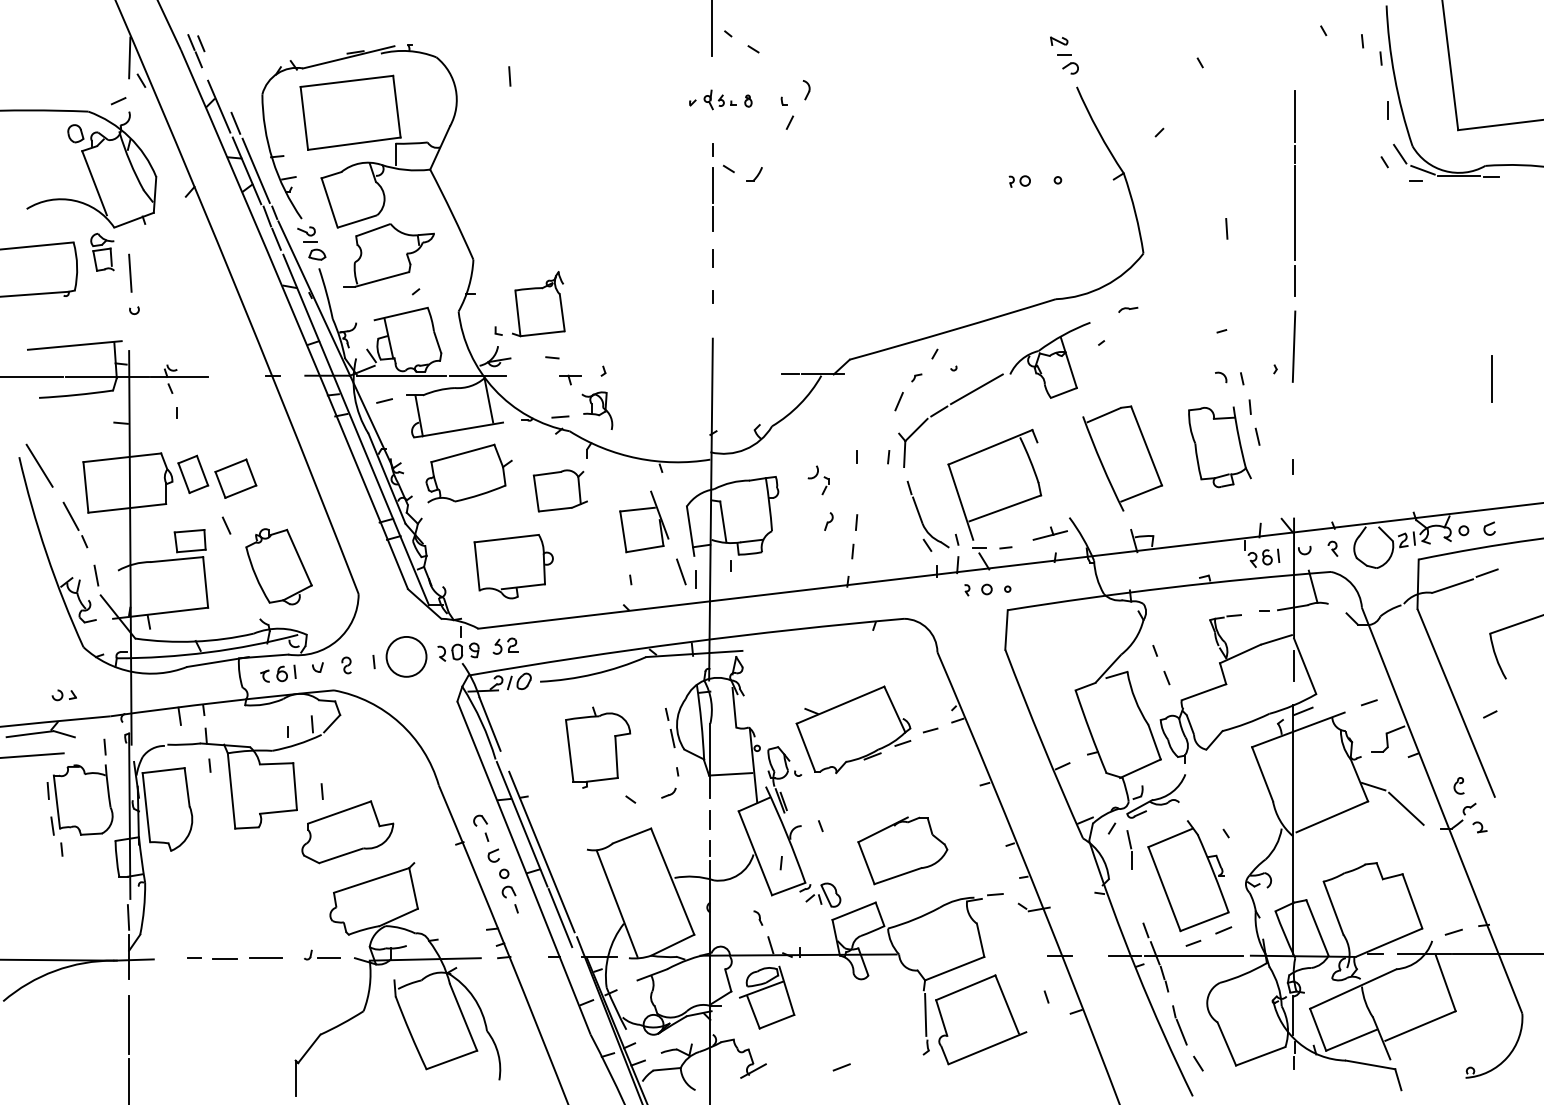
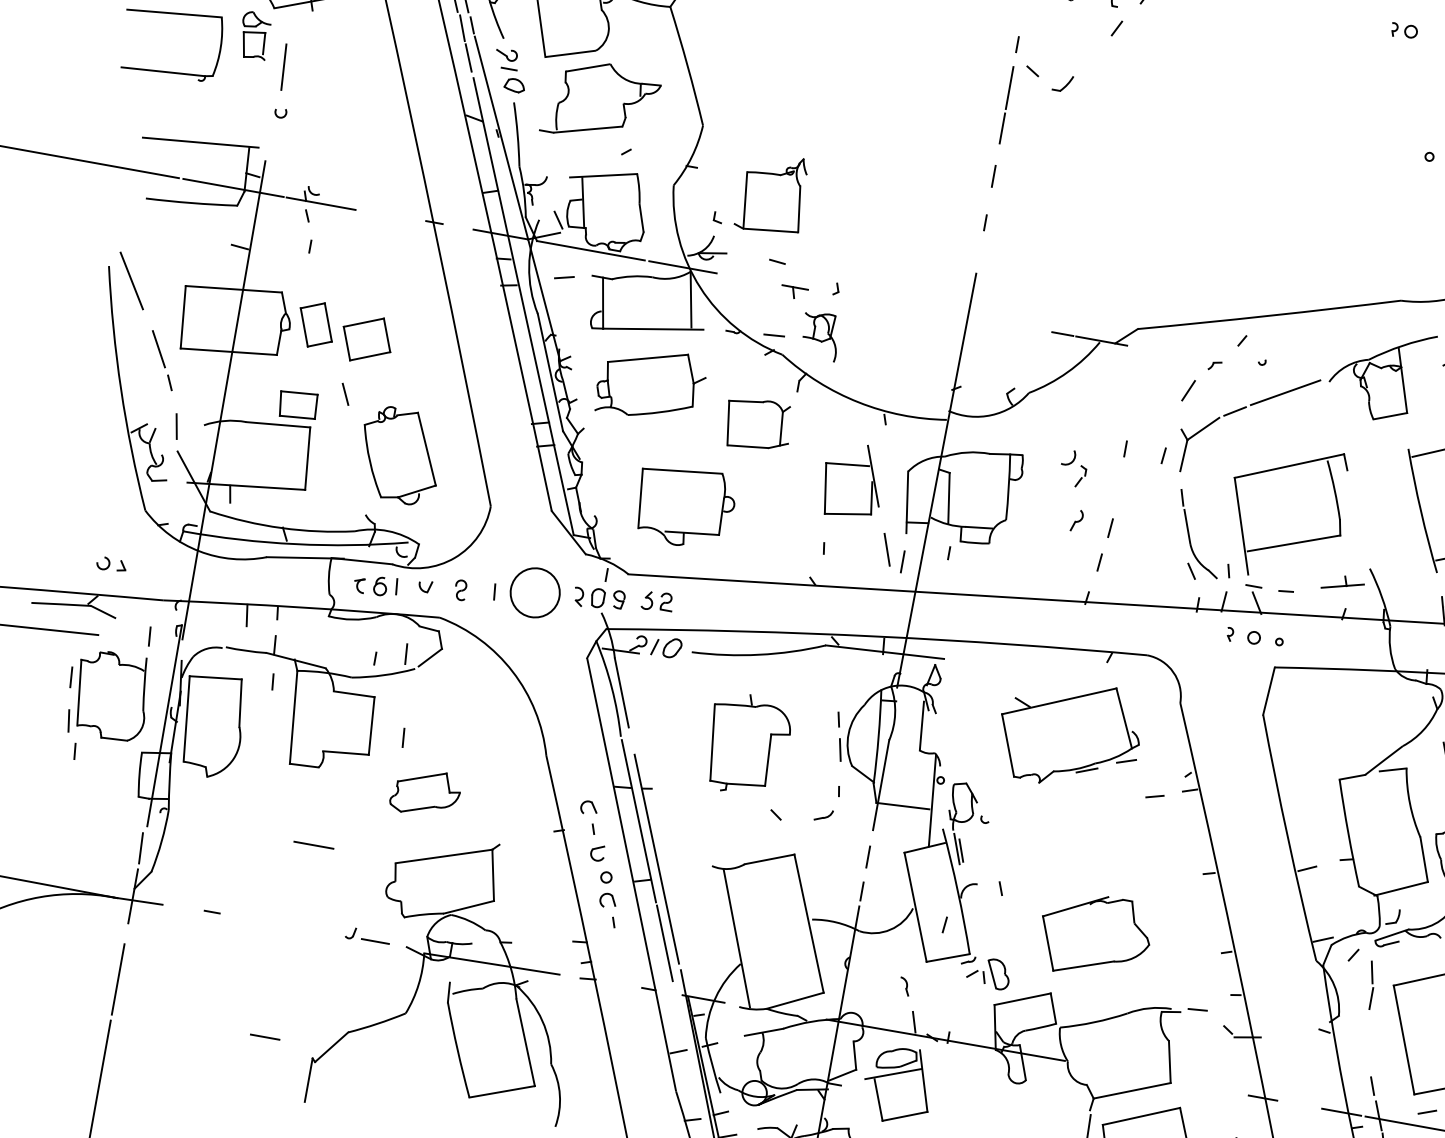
part: (1019, 181) -> (1404, 31), moved
part: (853, 729) -> (1069, 733), moved
part: (347, 832) -> (425, 793), size x0.6
line: (265, 957) -> (313, 844), moved
line: (224, 958) -> (265, 1036), moved

